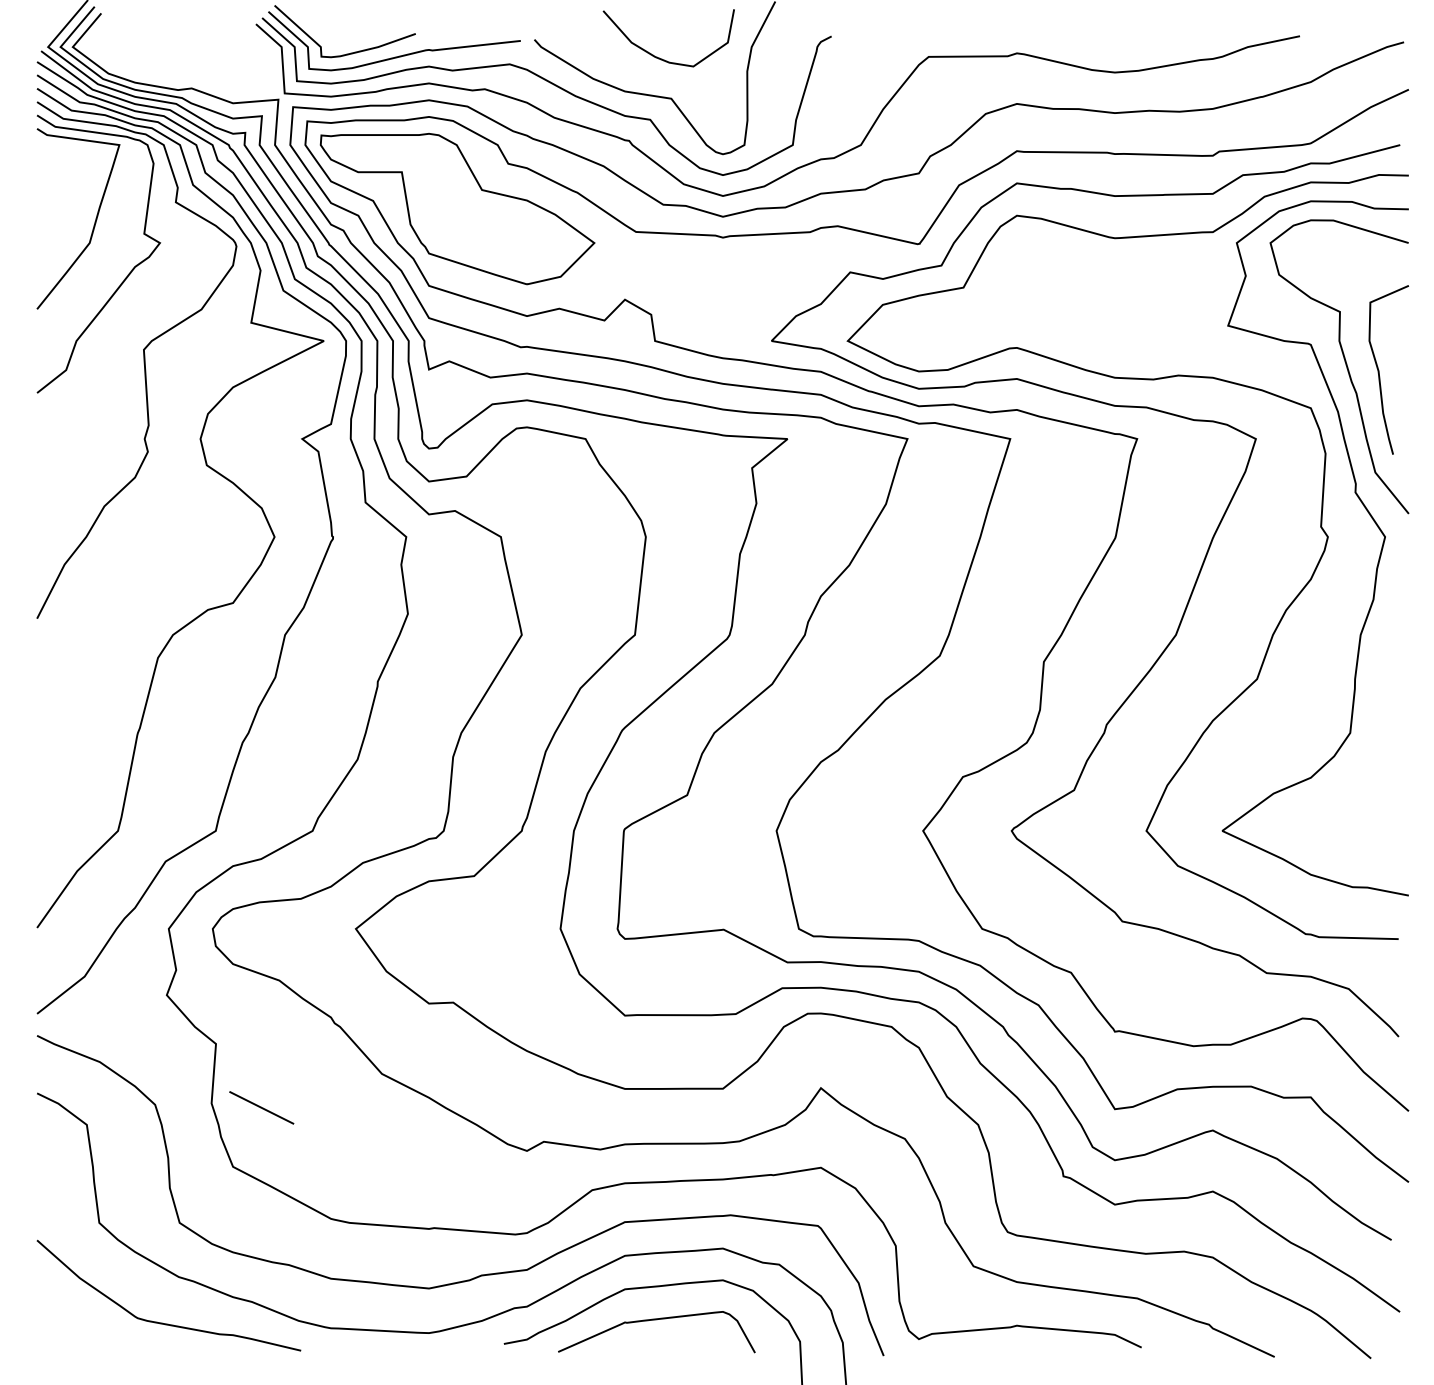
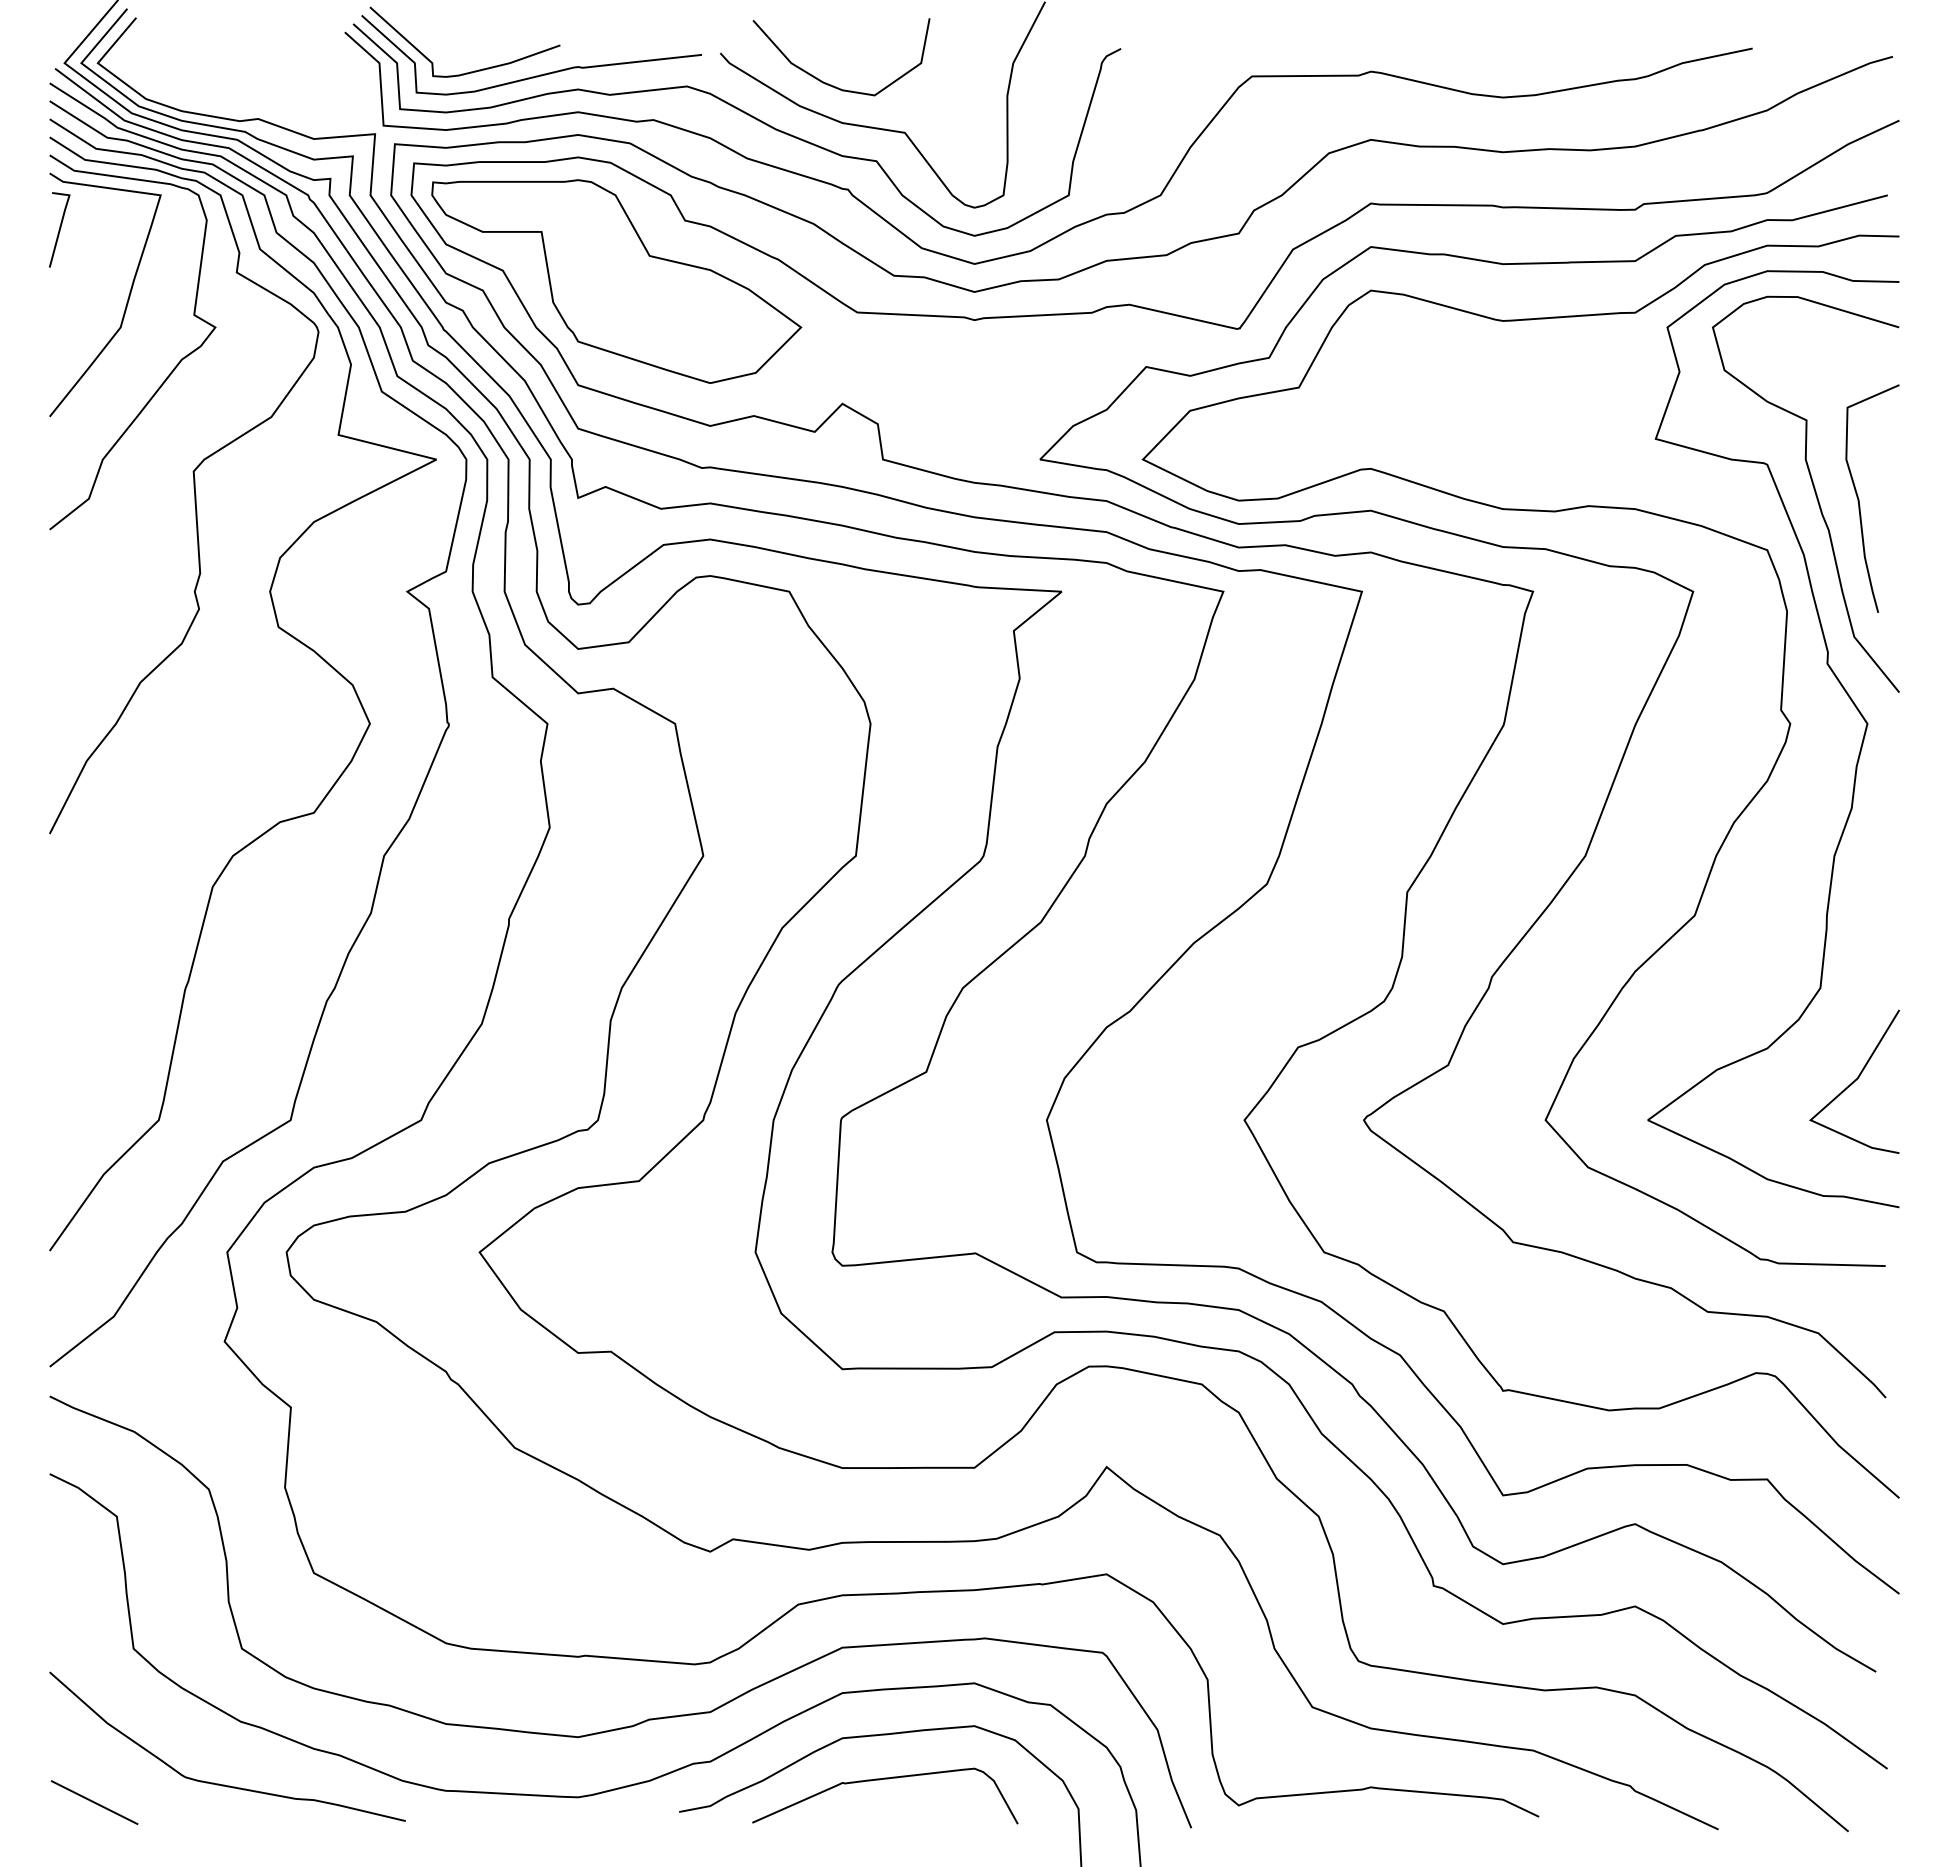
curve: (661, 58) -> (831, 84), moved
line: (44, 170) -> (59, 229), added
line: (1375, 802) -> (1854, 1081), added
line: (261, 1107) -> (94, 1802), moved

